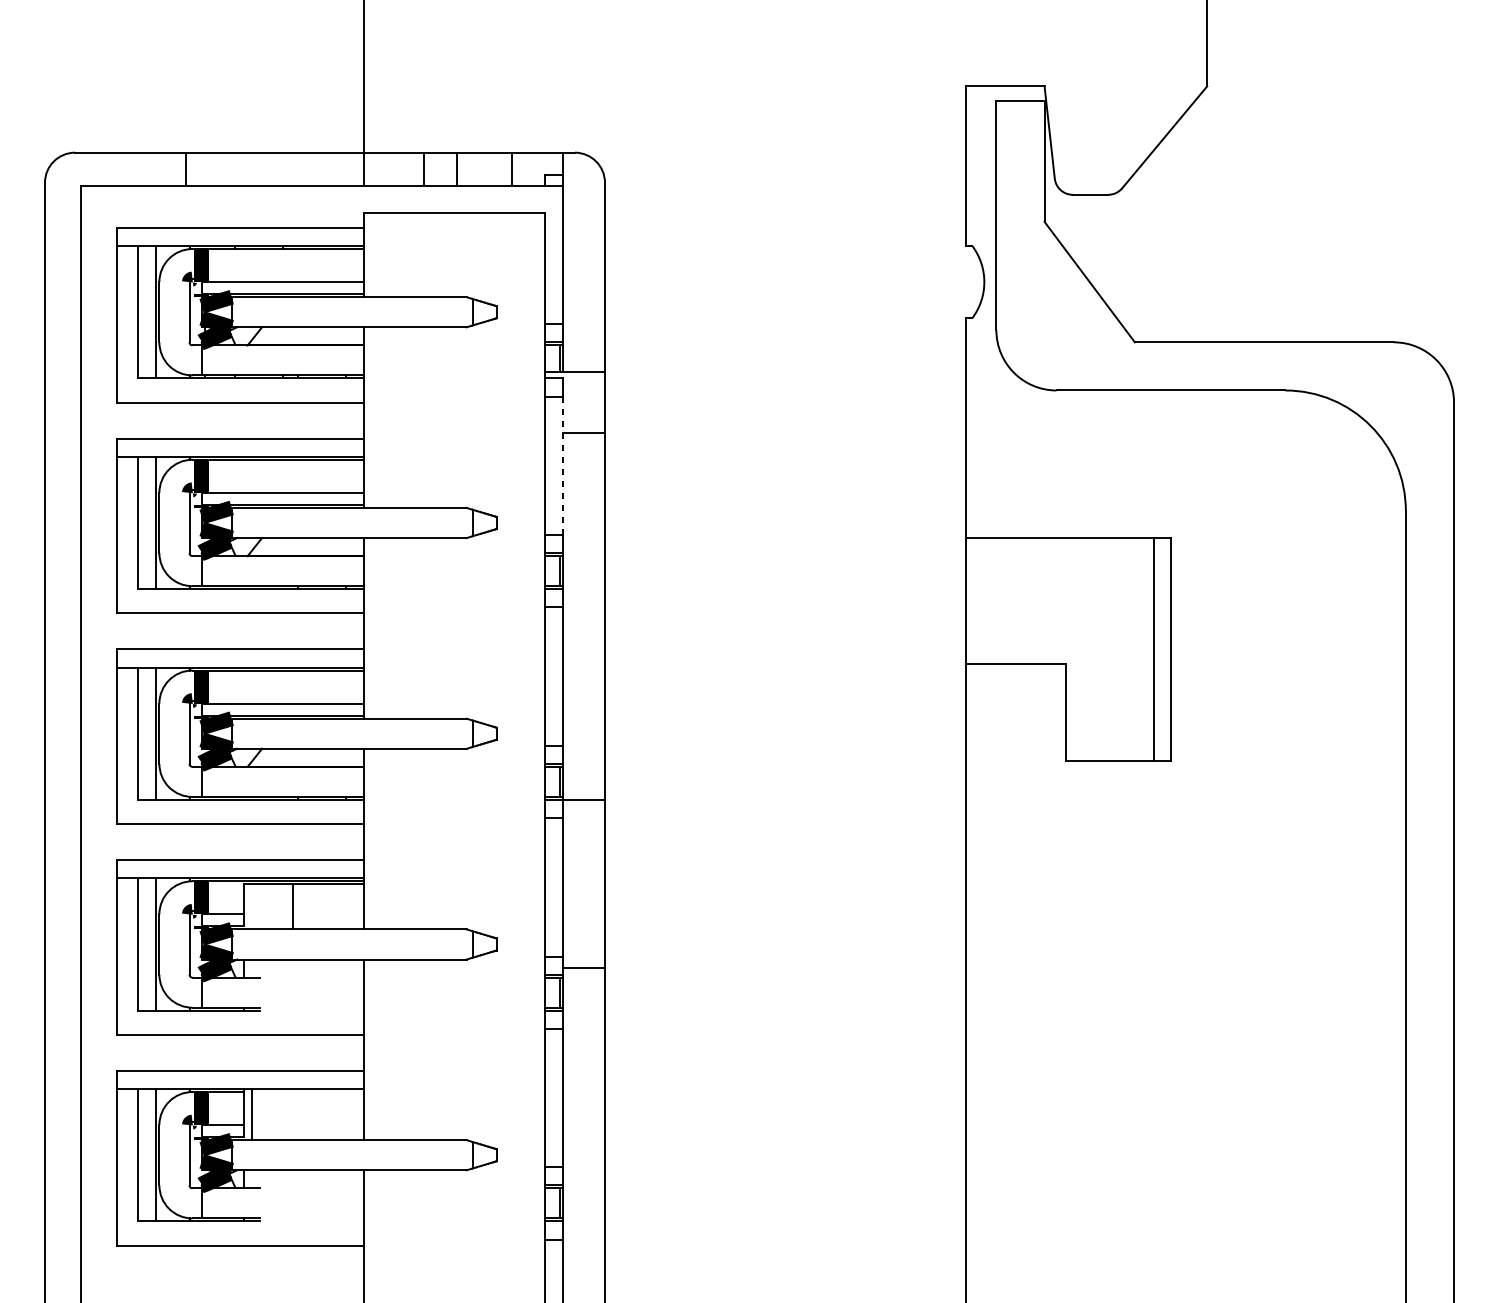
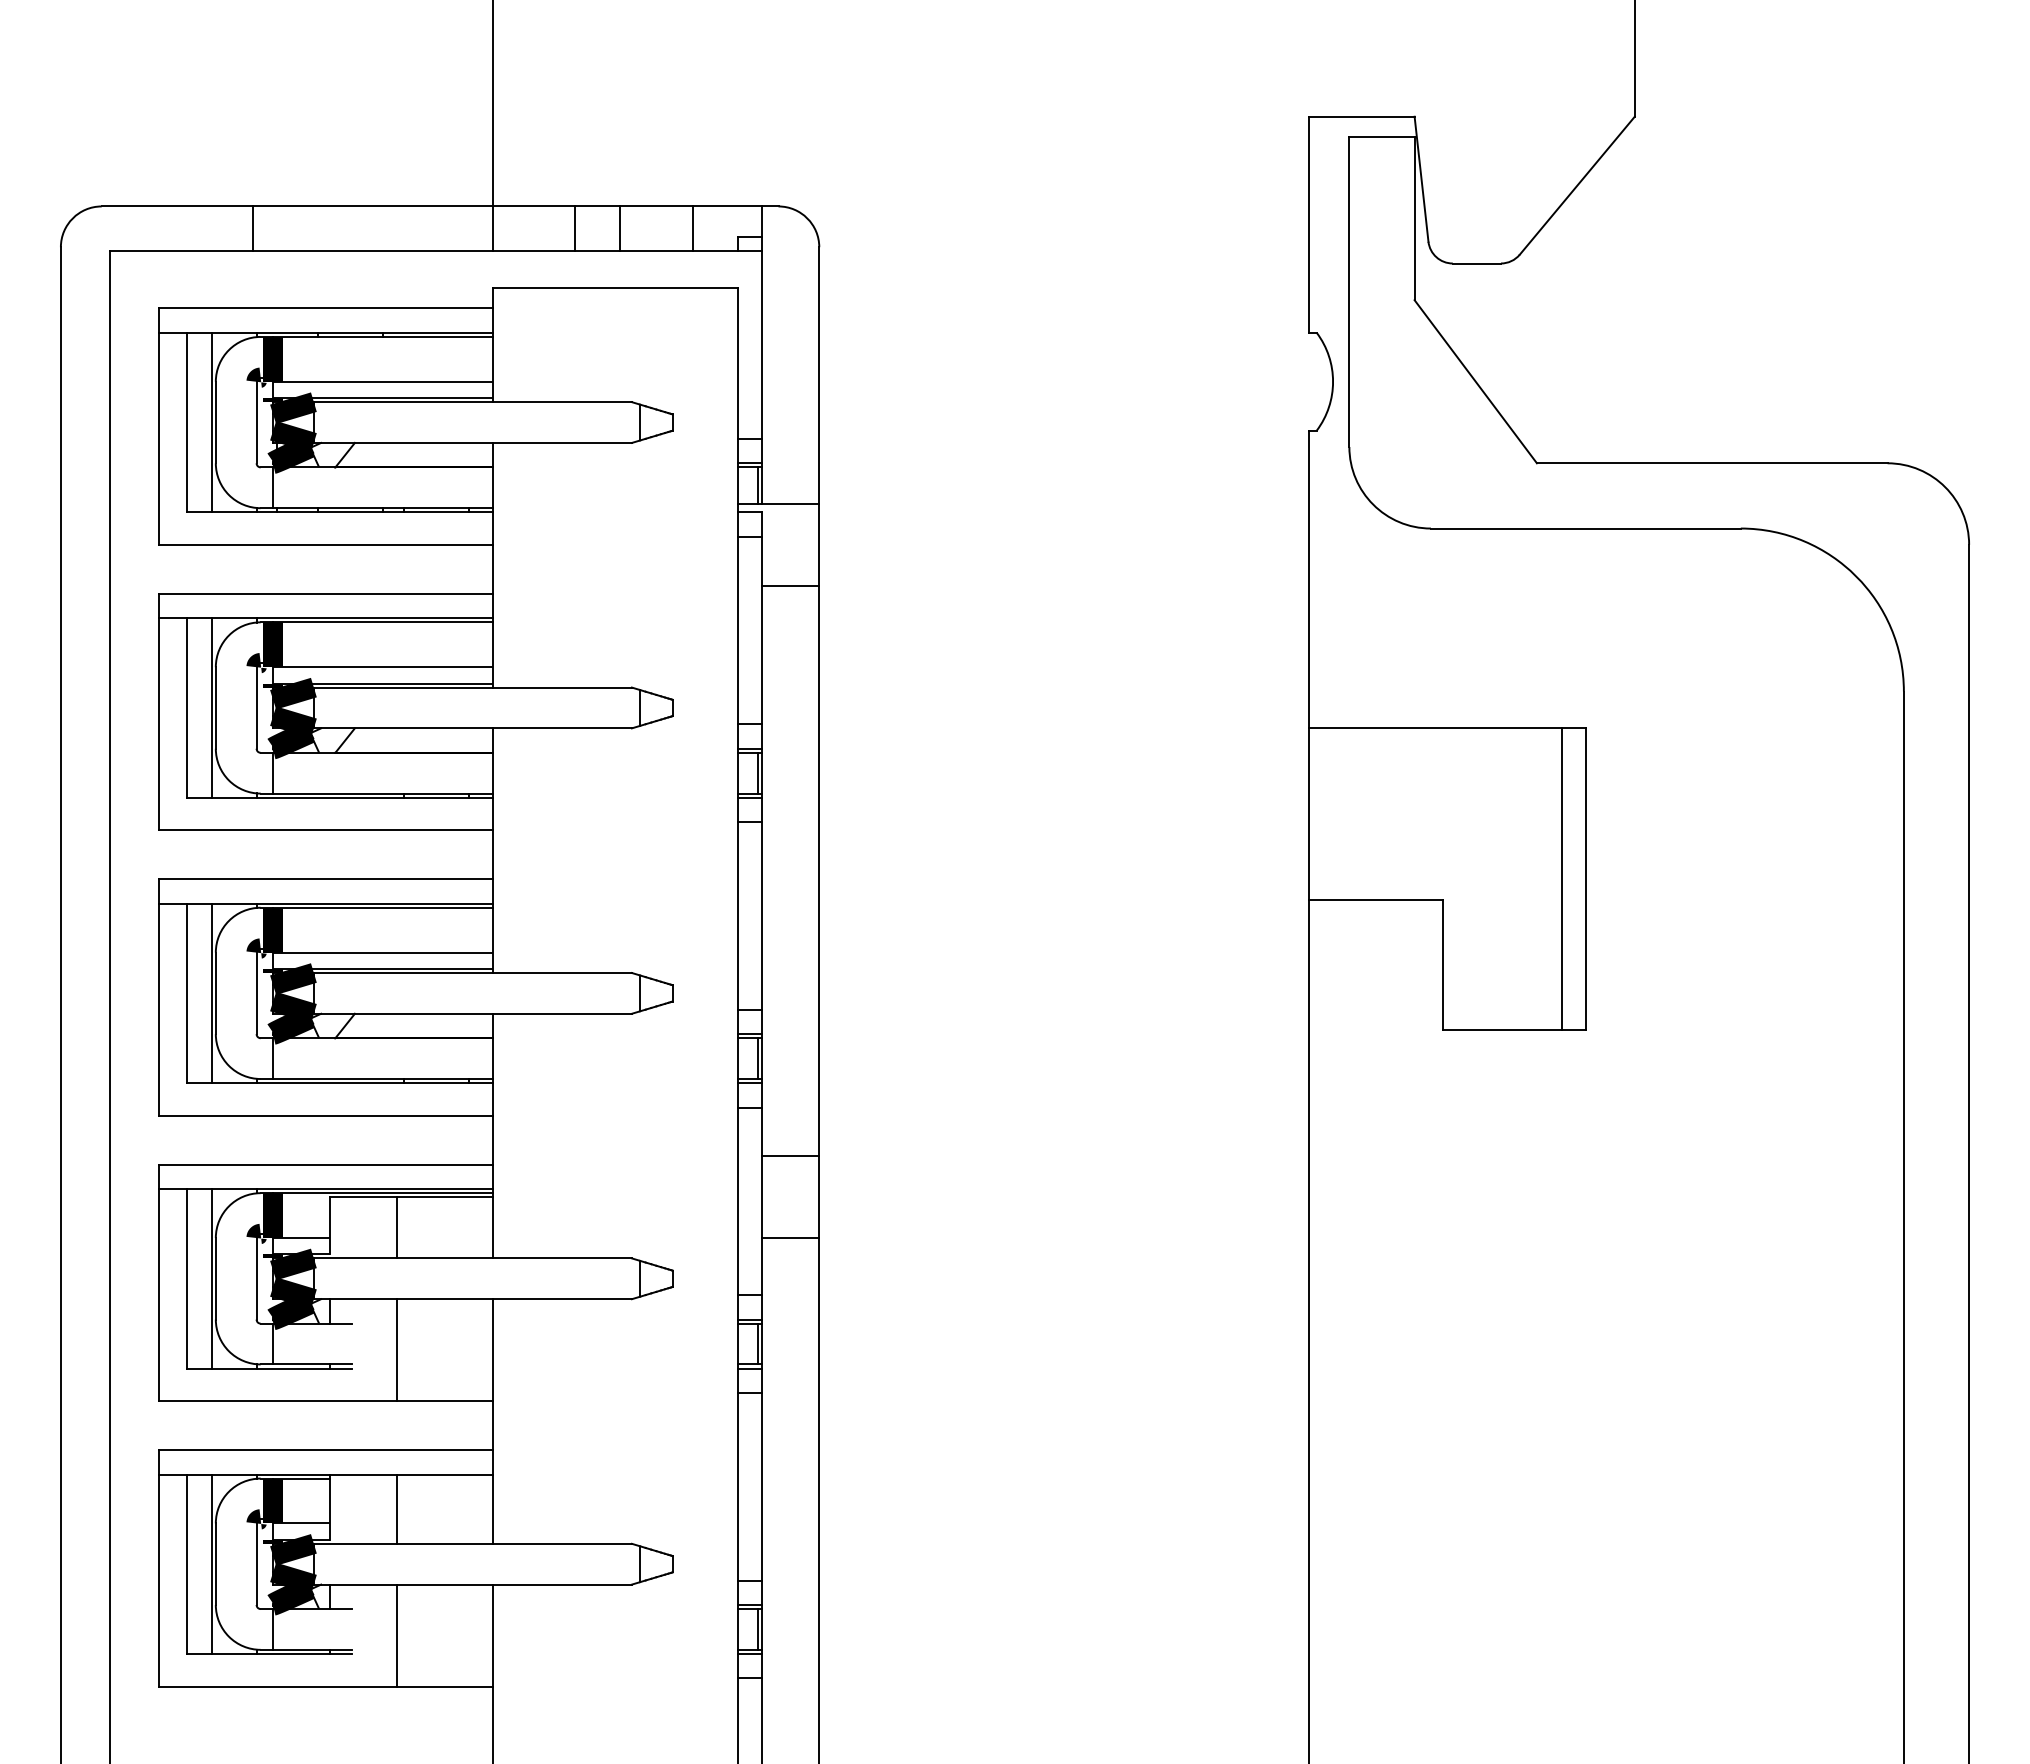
line: (563, 465) -> (762, 630), dashed -> solid
line: (583, 800) -> (790, 1156), moved
line: (583, 968) -> (790, 1238), moved
line: (293, 997) -> (397, 1350), added
line: (252, 1114) -> (397, 1508), moved
line: (293, 1207) -> (397, 1635), added

